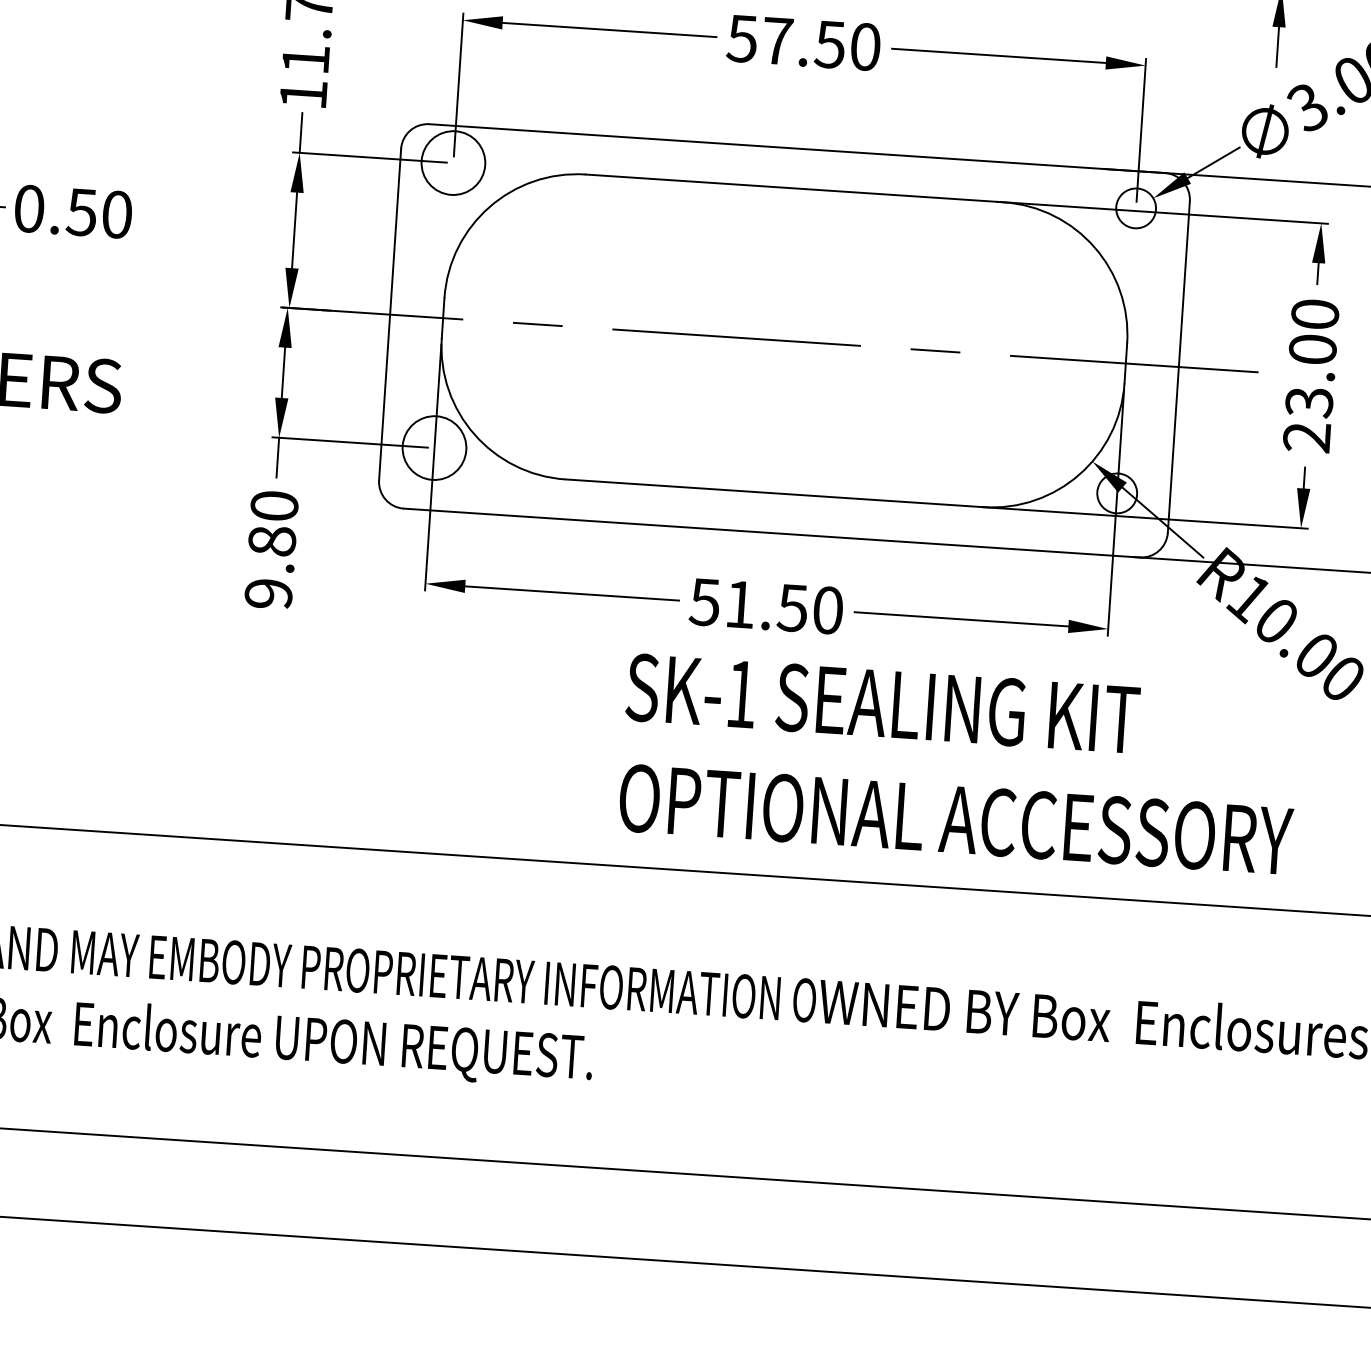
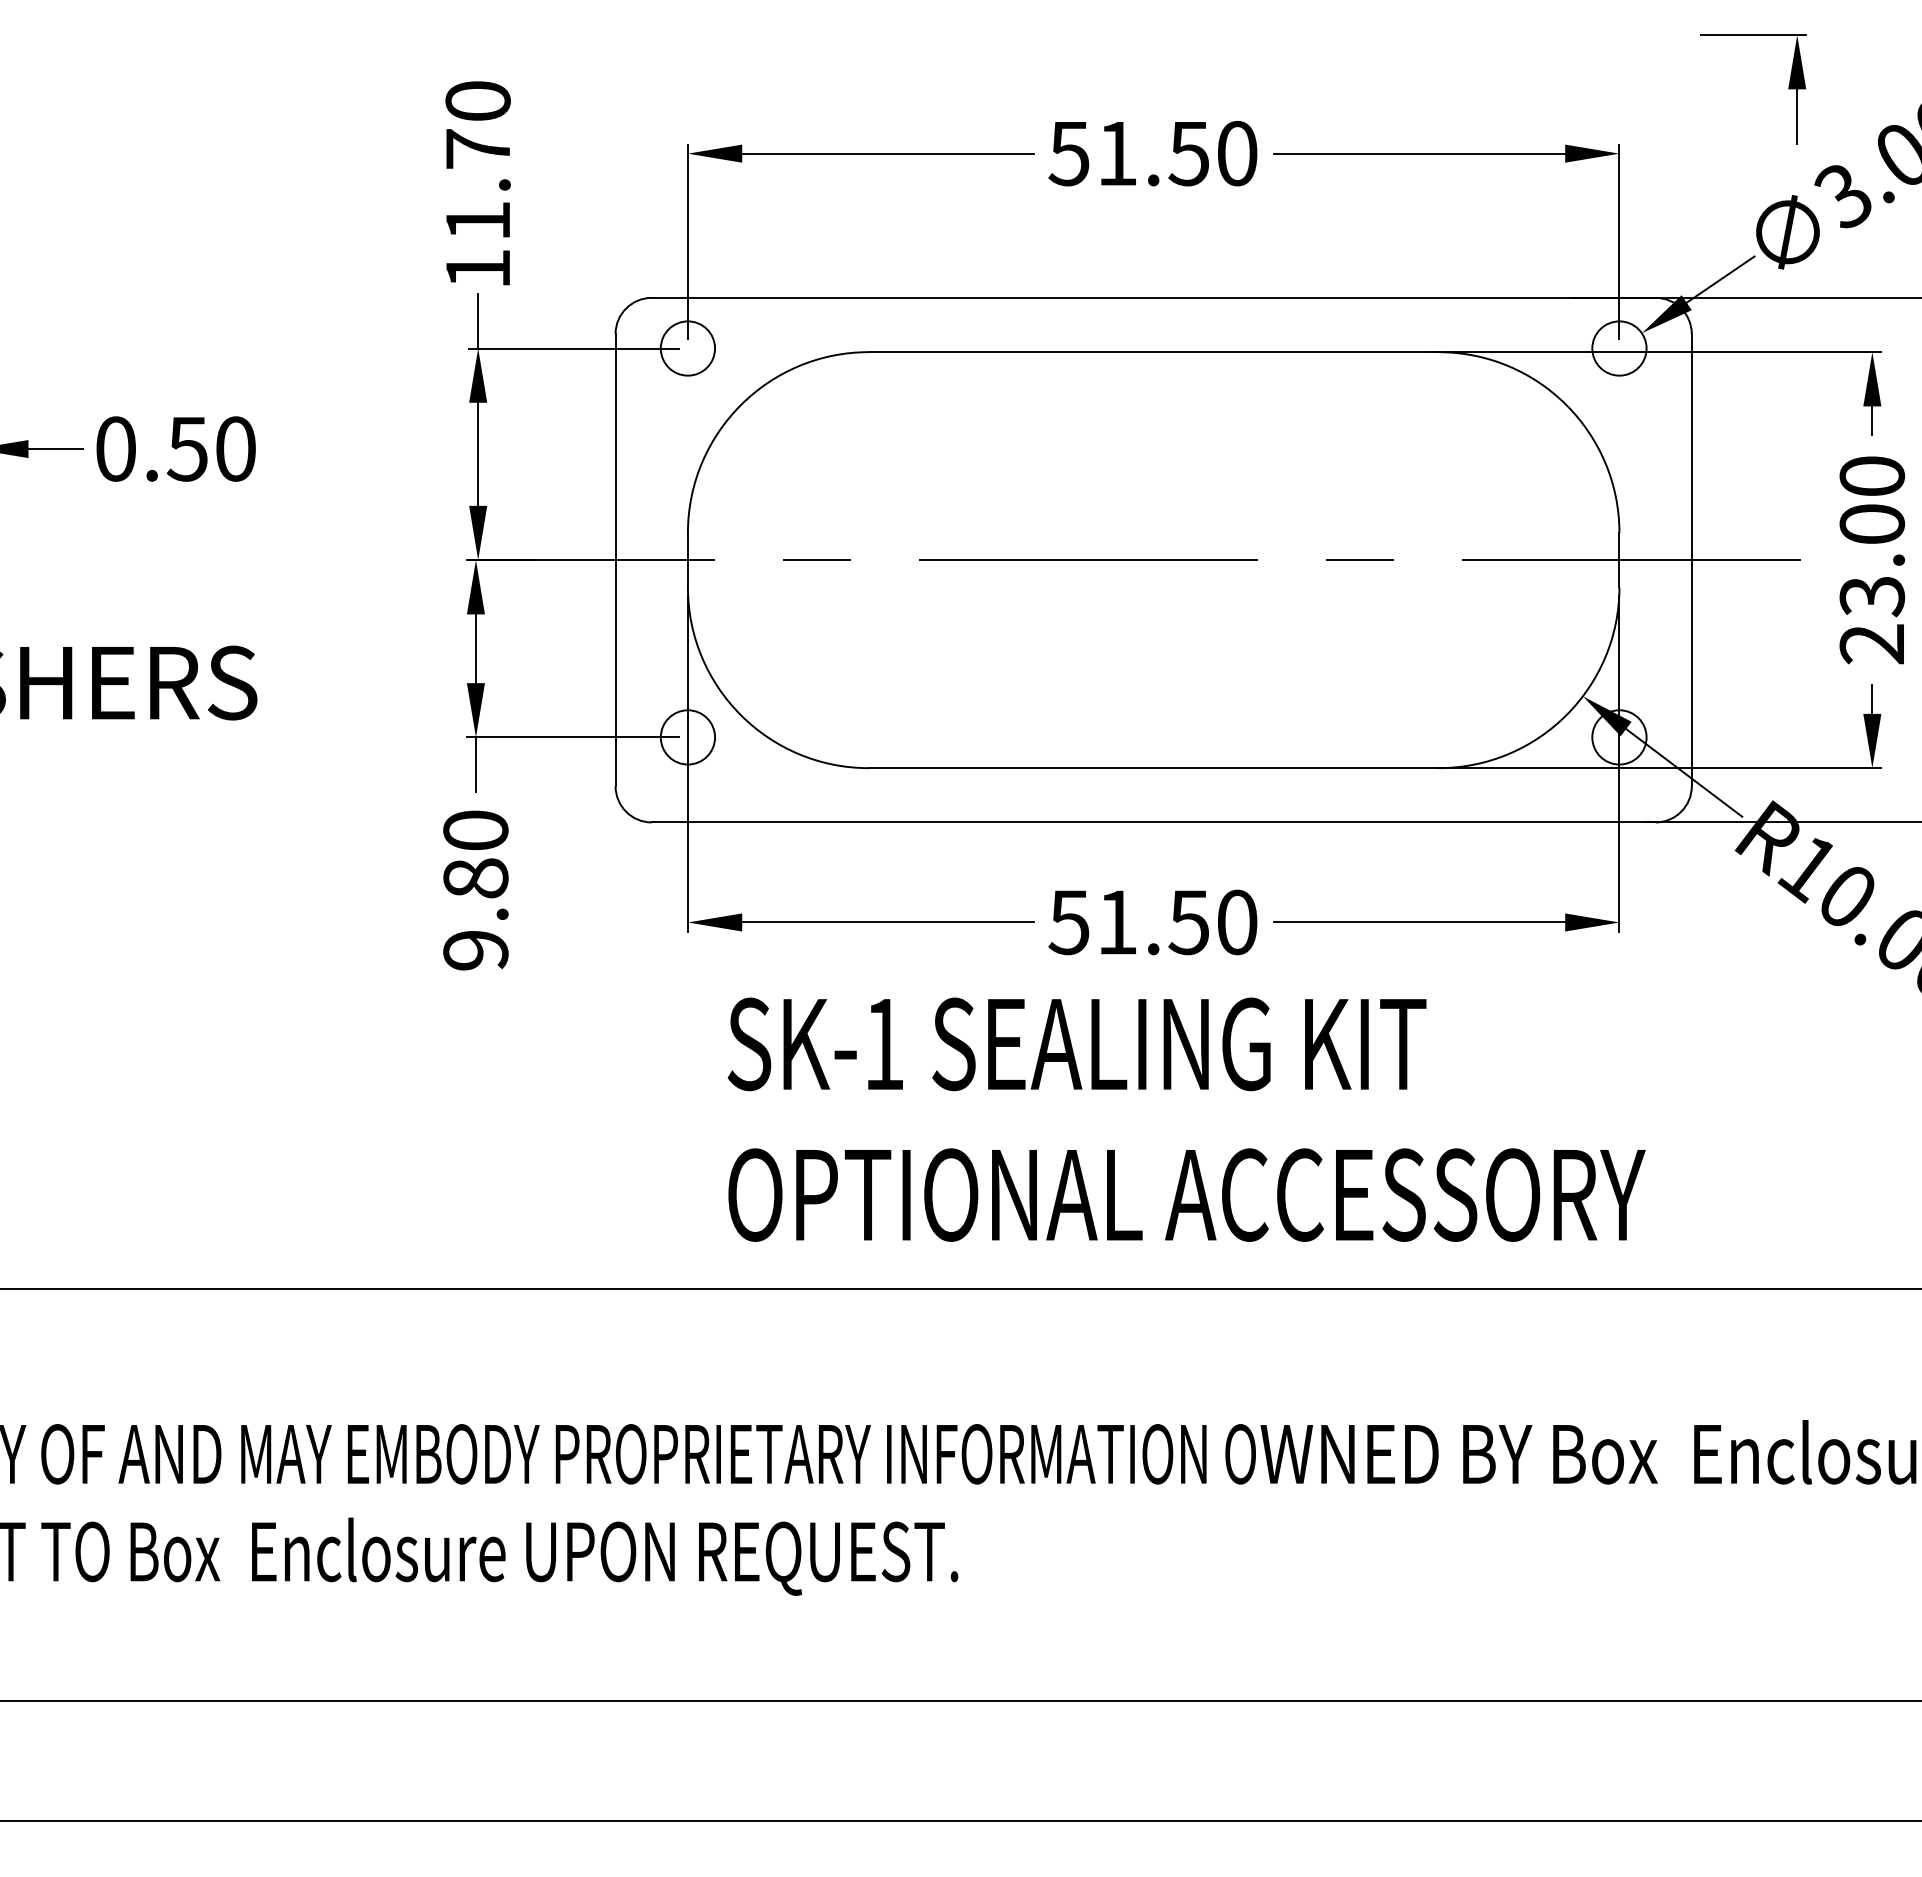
text: (777, 41) -> (1117, 153), 57.50 -> 51.50
circle: (453, 163) -> (687, 348), size x0.62
circle: (434, 448) -> (687, 737), size x0.62
text: (959, 764) -> (1186, 1119), moved

